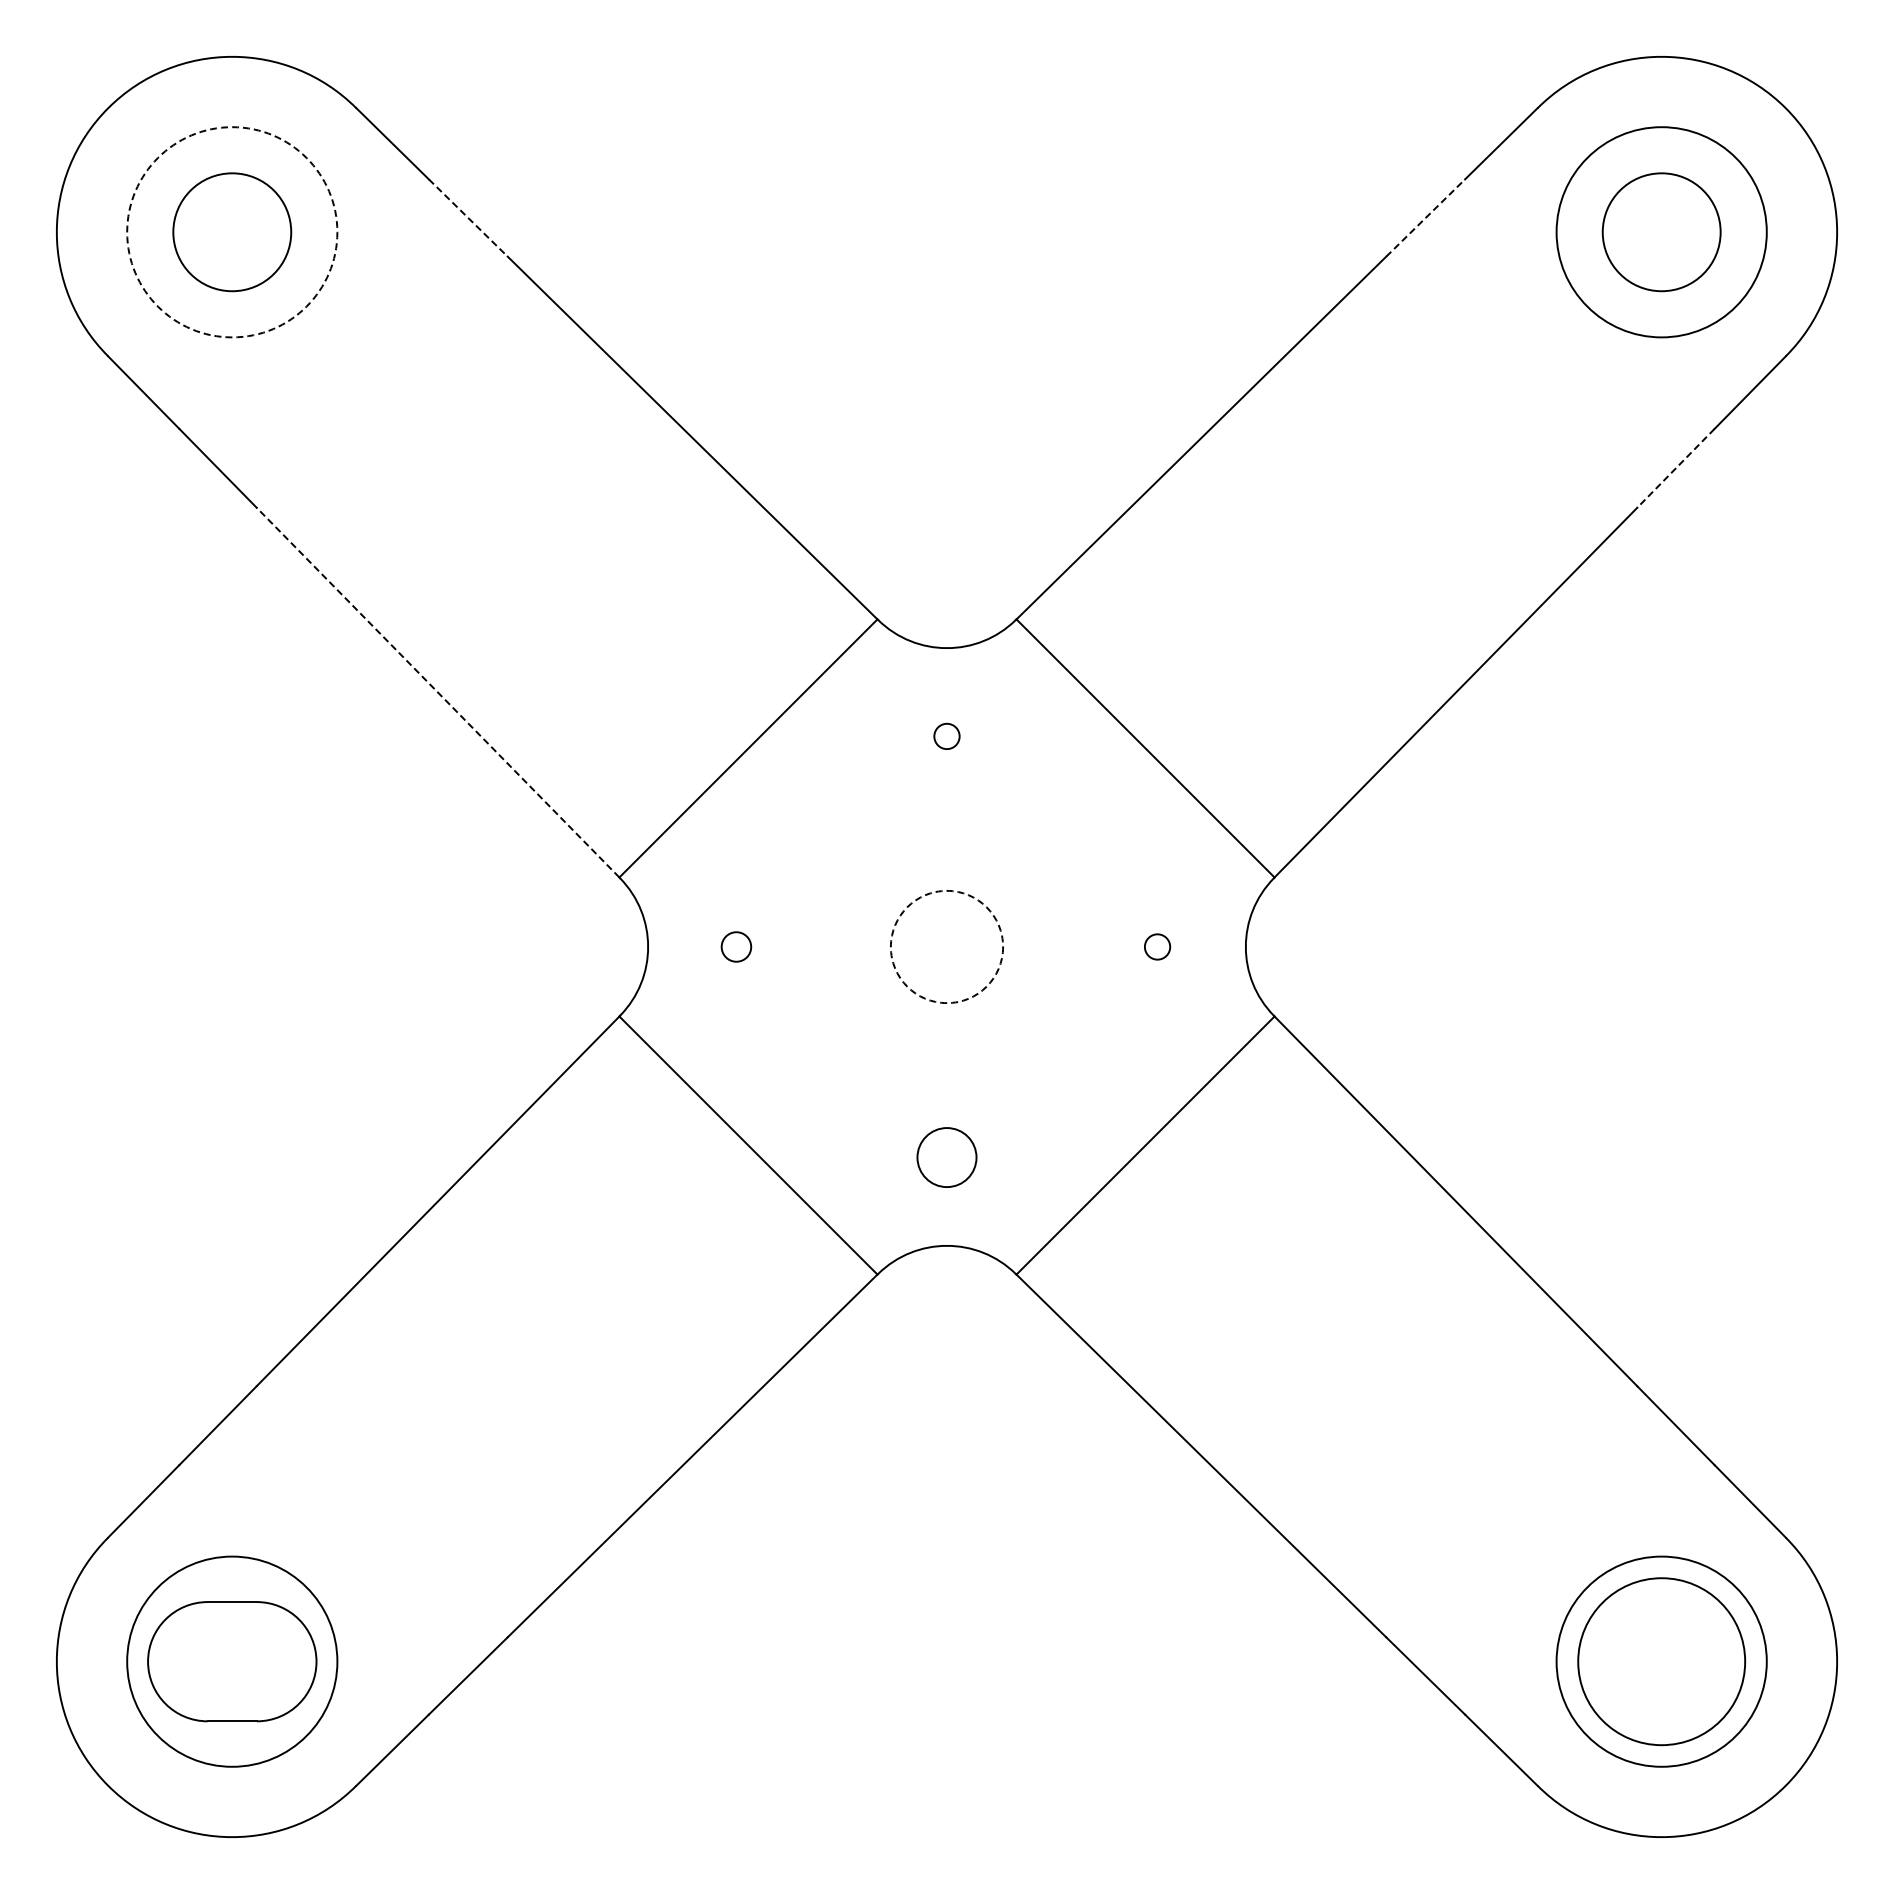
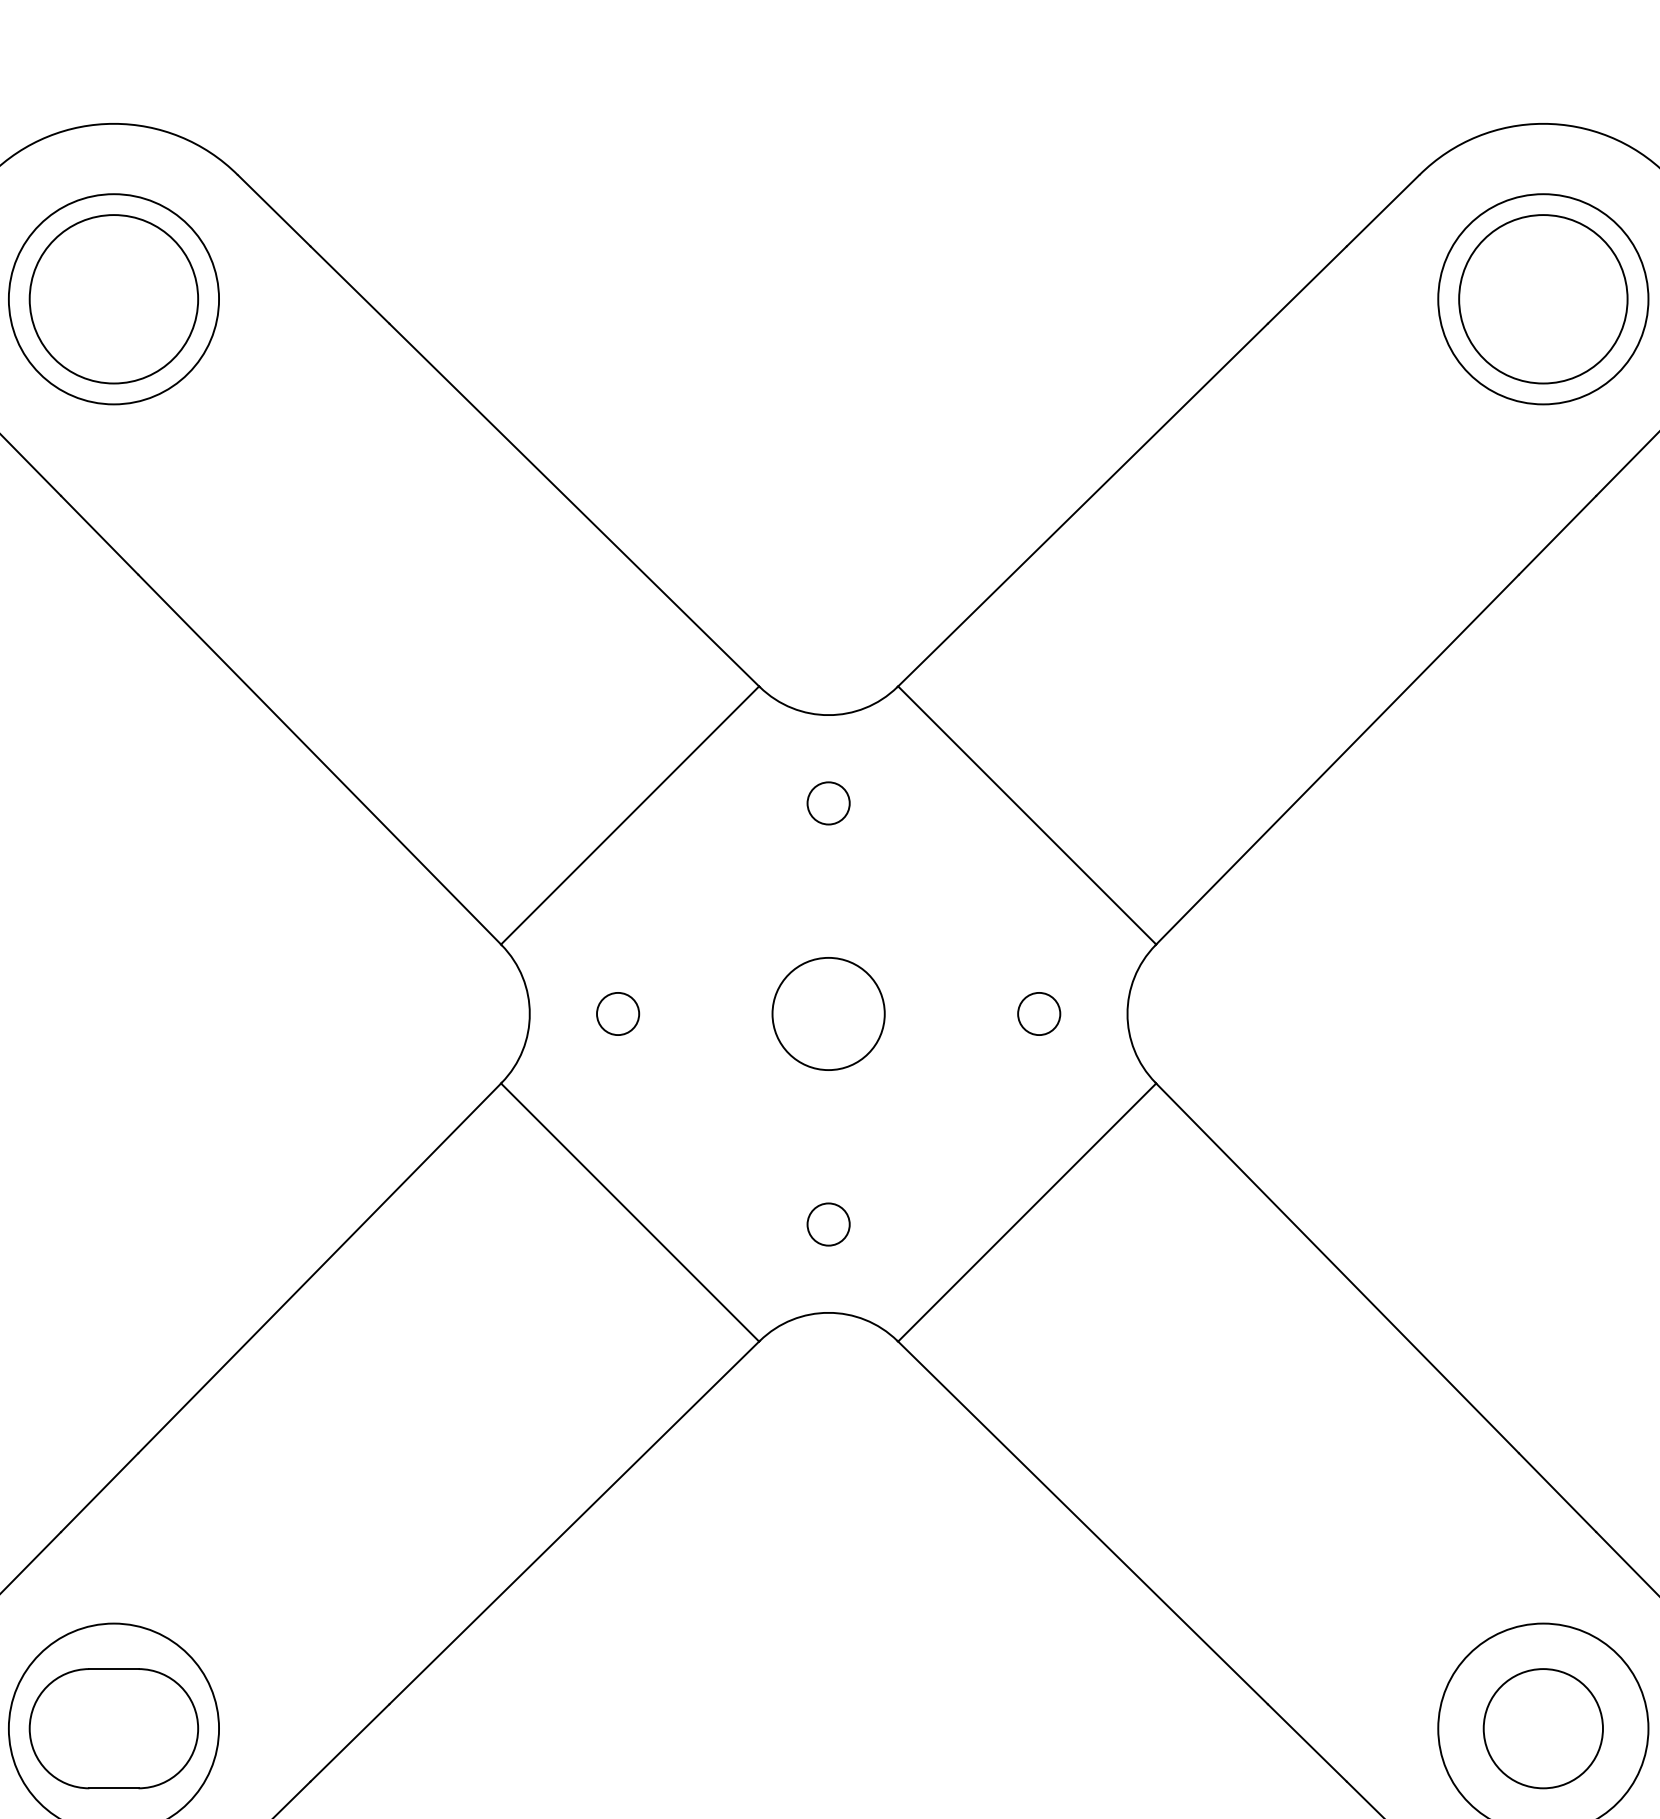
line: (1426, 217) -> (1308, 284), dashed -> solid
line: (468, 218) -> (350, 285), dashed -> solid
circle: (232, 232) -> (114, 299), dashed -> solid
circle: (232, 232) -> (114, 299), size x1.43
circle: (1661, 232) -> (1543, 299), size x1.43
line: (1675, 468) -> (1557, 535), dashed -> solid
line: (438, 692) -> (320, 759), dashed -> solid
circle: (946, 736) -> (828, 803), size x1.67
circle: (736, 946) -> (618, 1013), size x1.43
circle: (946, 946) -> (828, 1013), dashed -> solid
circle: (1157, 946) -> (1039, 1013), size x1.67
circle: (946, 1157) -> (828, 1224), size x0.71
circle: (1661, 1661) -> (1543, 1728), size x0.71

